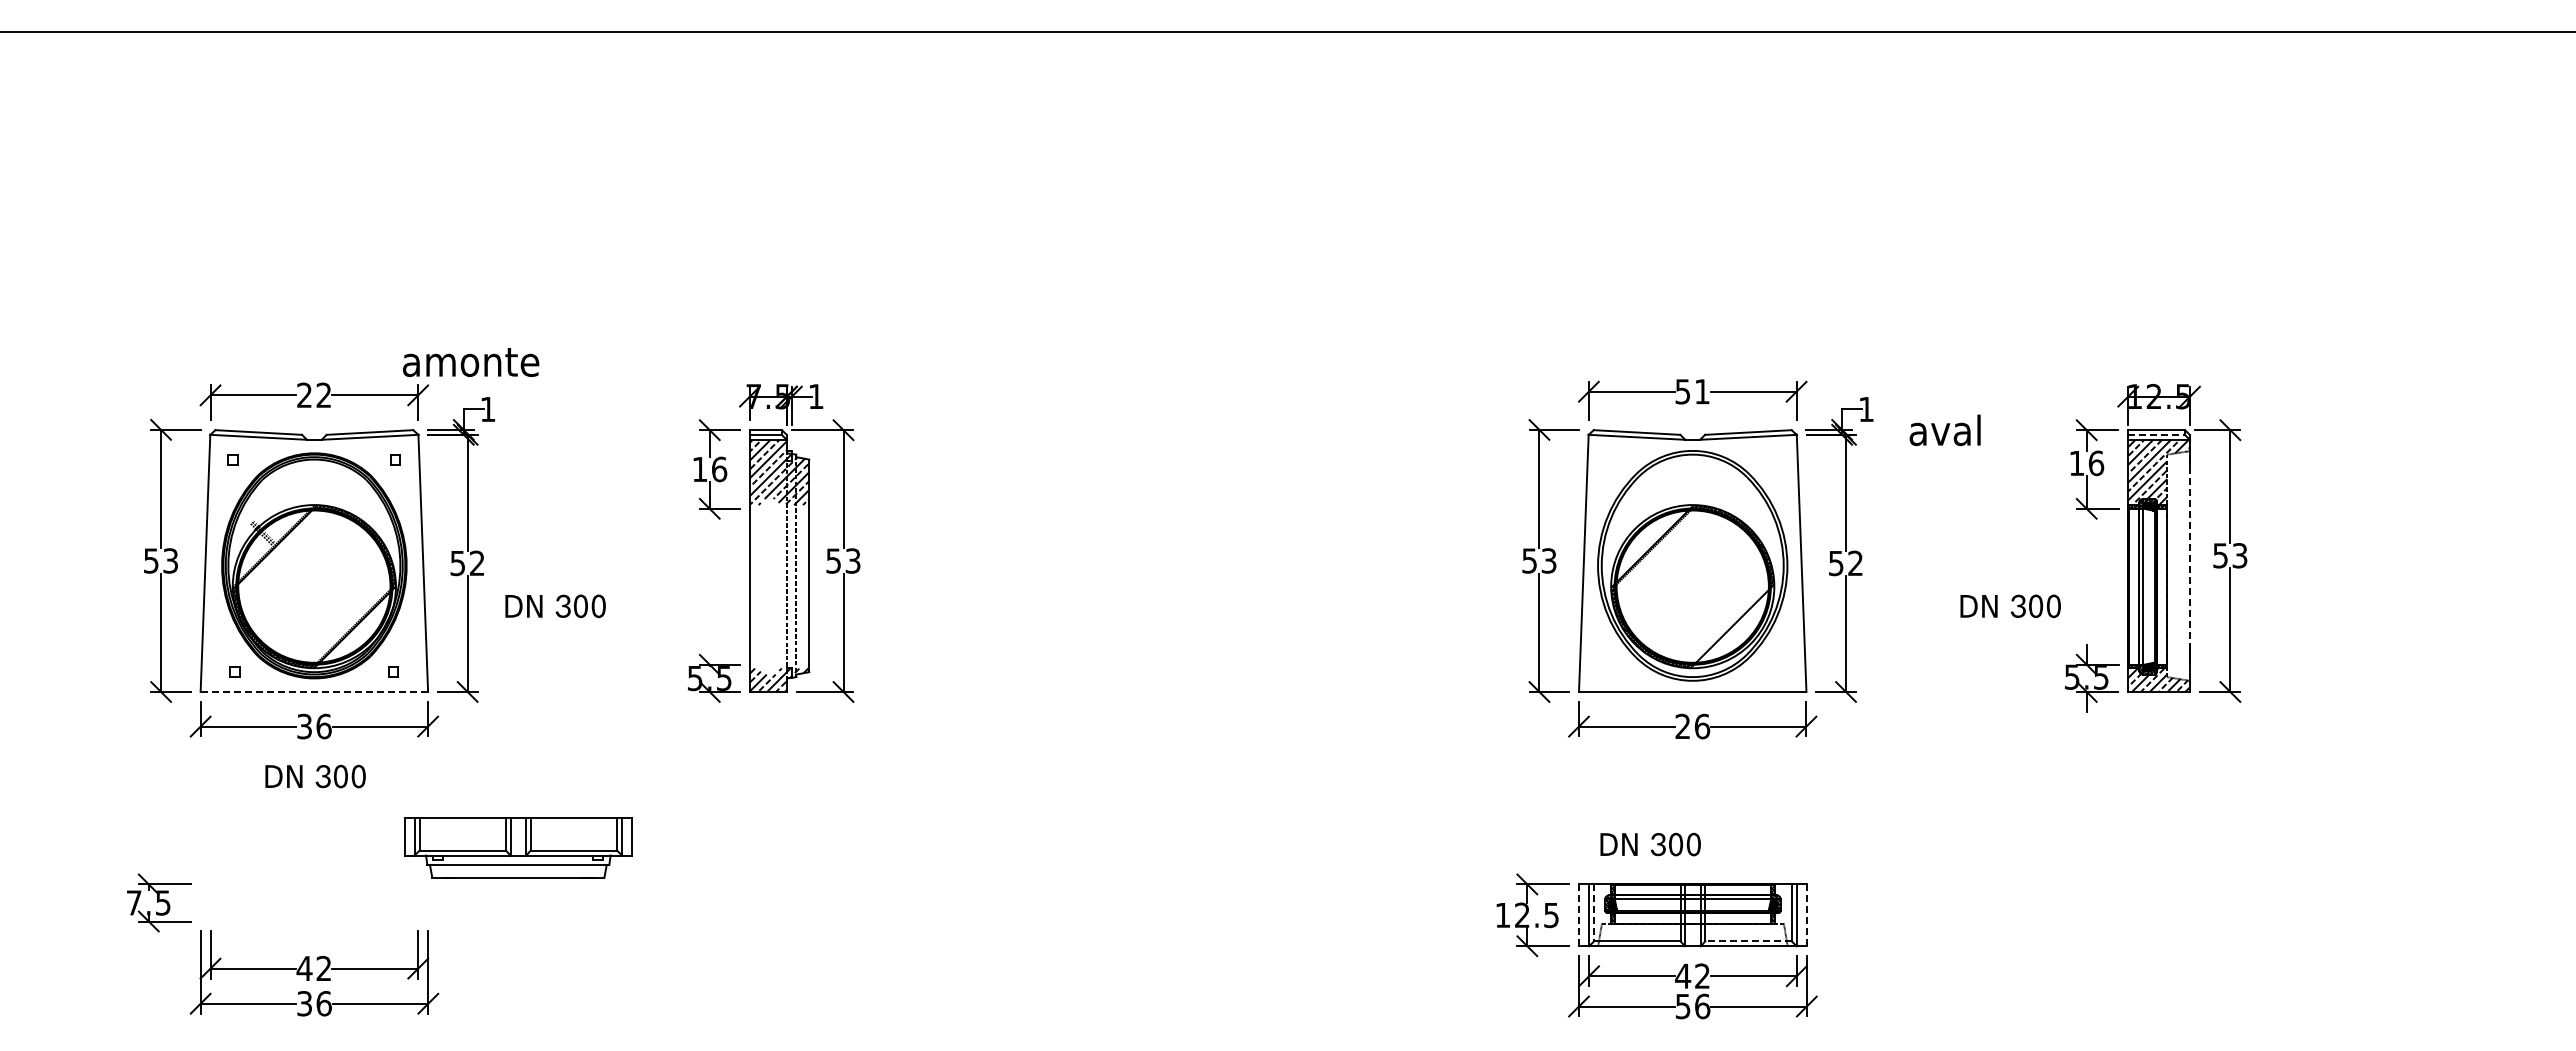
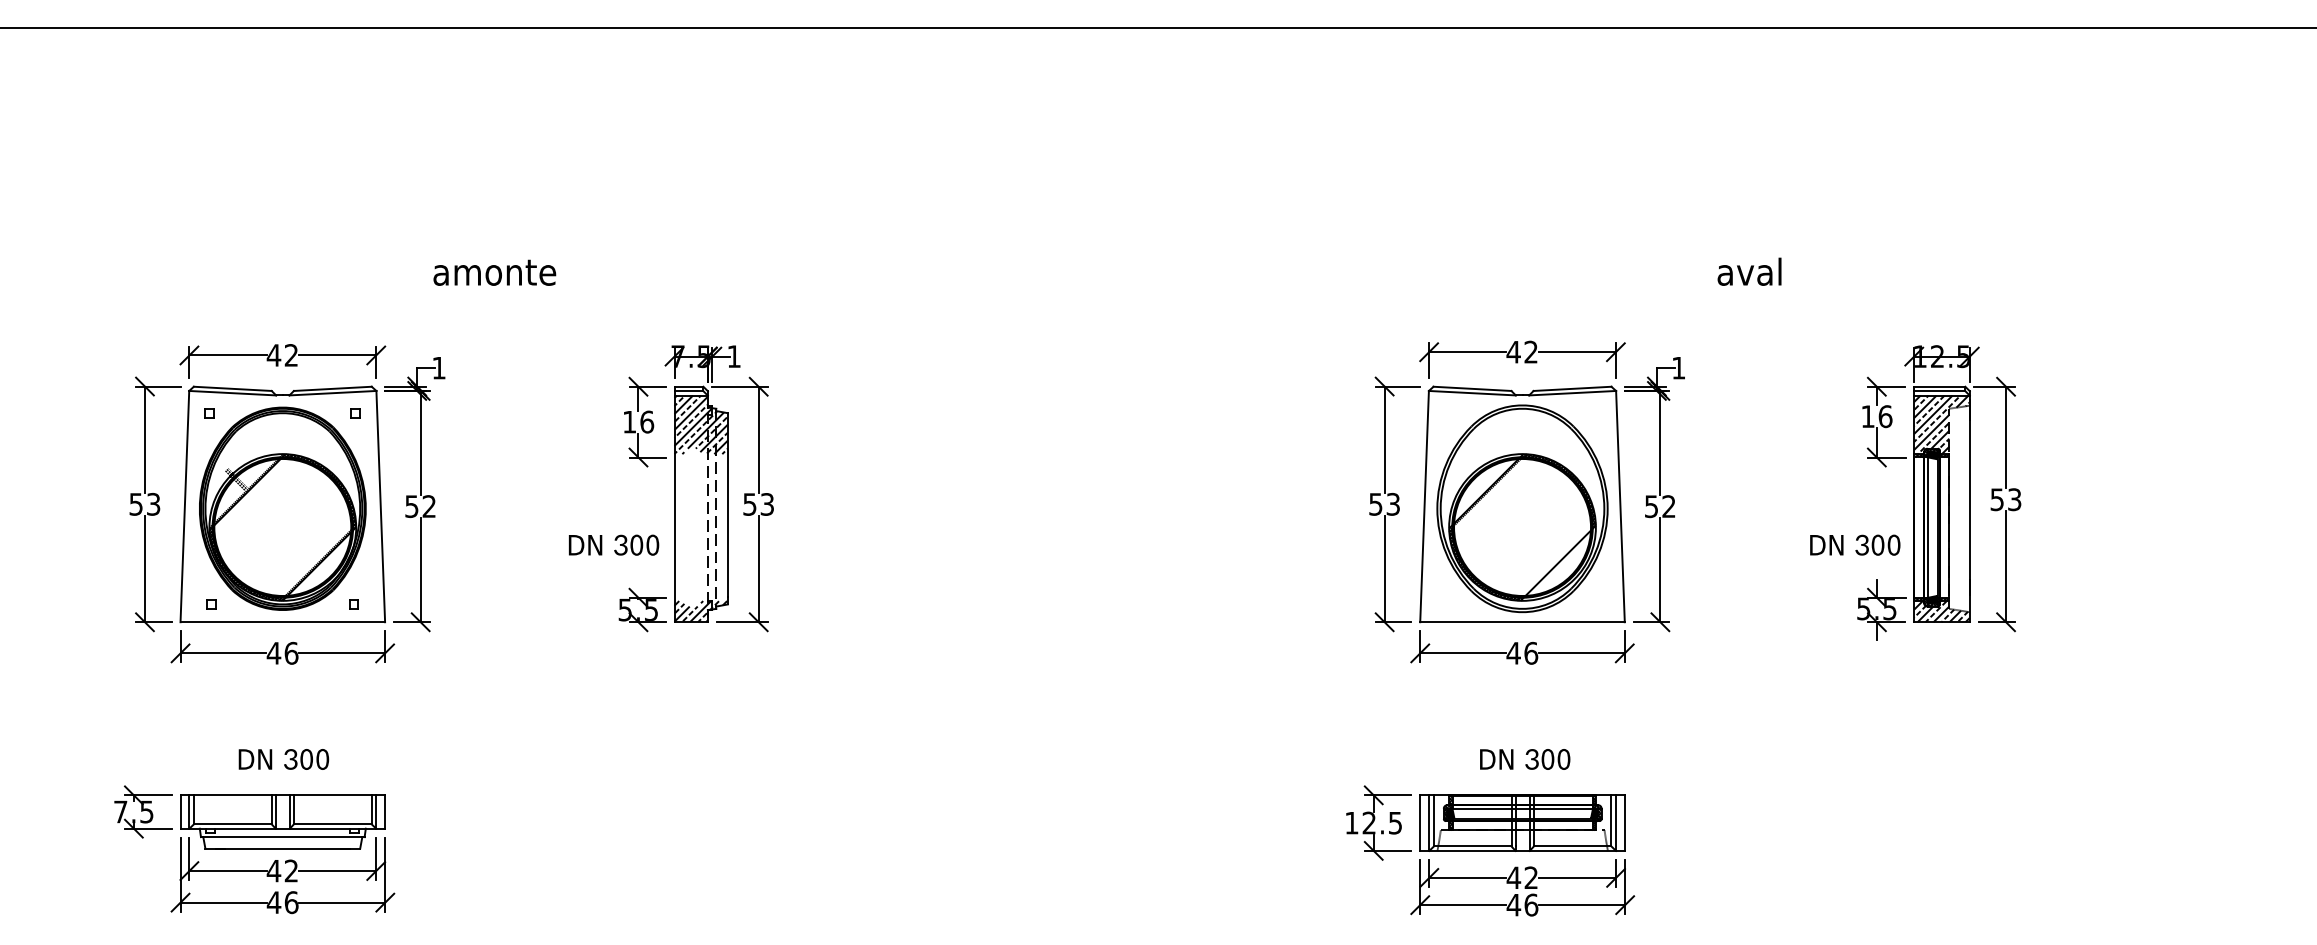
text: (471, 362) -> (495, 272), moved
text: (1691, 391) -> (1521, 351), 51 -> 42
text: (304, 394) -> (273, 354), 22 -> 42
text: (1944, 430) -> (1748, 271), moved
line: (2157, 435) -> (1940, 391), dashed -> solid
line: (2190, 545) -> (1970, 490), dashed -> solid
text: (2010, 605) -> (1855, 544), moved
text: (555, 606) -> (613, 545), moved
line: (314, 691) -> (282, 621), dashed -> solid
text: (1682, 725) -> (1513, 652), 26 -> 46
text: (304, 726) -> (273, 653), 36 -> 46
text: (315, 776) -> (283, 759), moved
text: (1650, 844) -> (1525, 759), moved
part: (518, 847) -> (282, 821), moved
line: (1594, 913) -> (1434, 821), dashed -> solid
line: (1579, 915) -> (1420, 823), dashed -> solid
line: (1806, 915) -> (1624, 823), dashed -> solid
line: (1748, 941) -> (1572, 846), dashed -> solid
text: (304, 1003) -> (273, 902), 36 -> 46
text: (1683, 1006) -> (1514, 905), 56 -> 46

